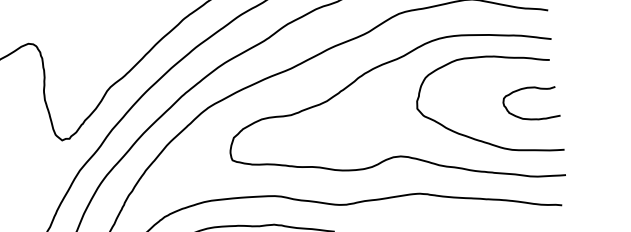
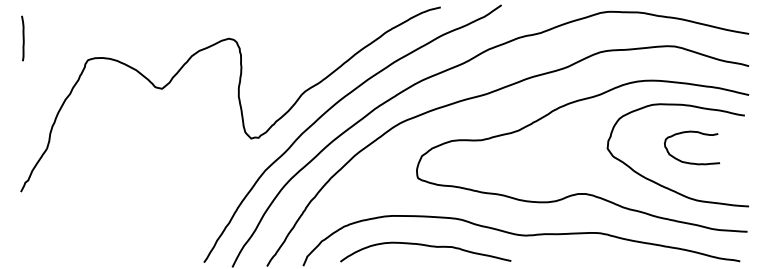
curve: (529, 88) -> (692, 132), moved

